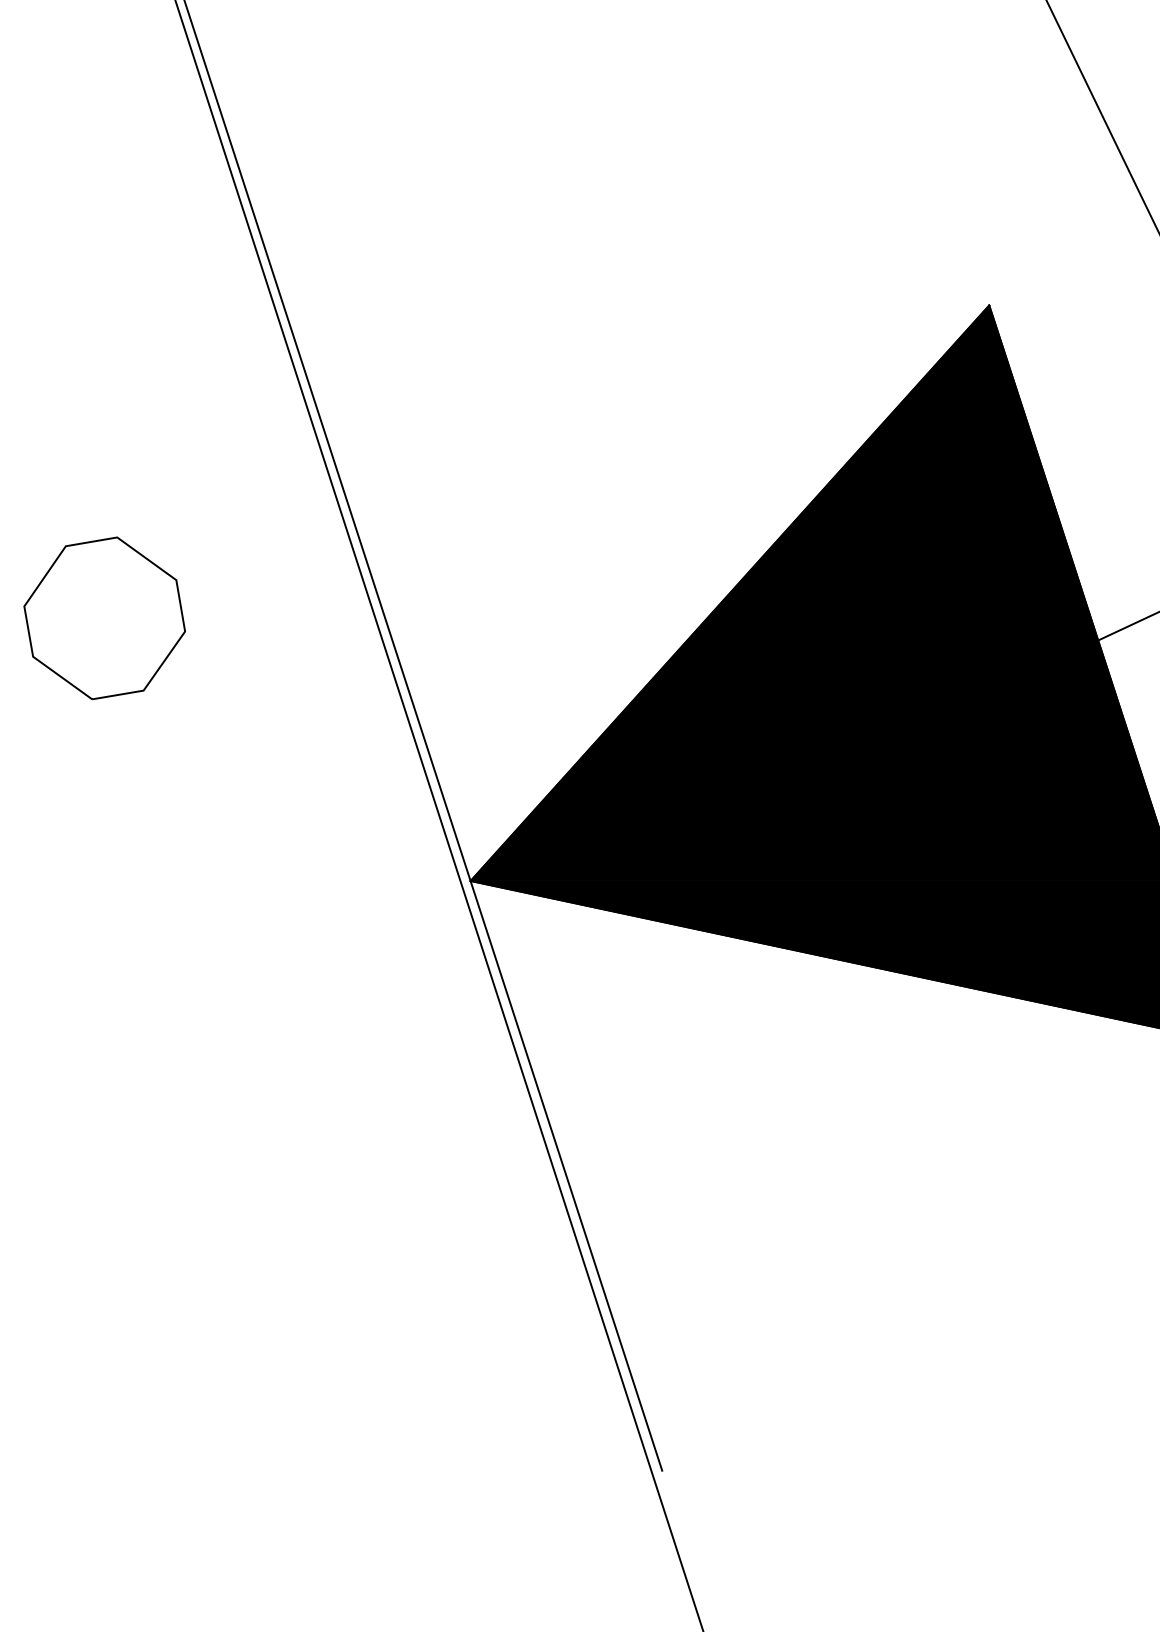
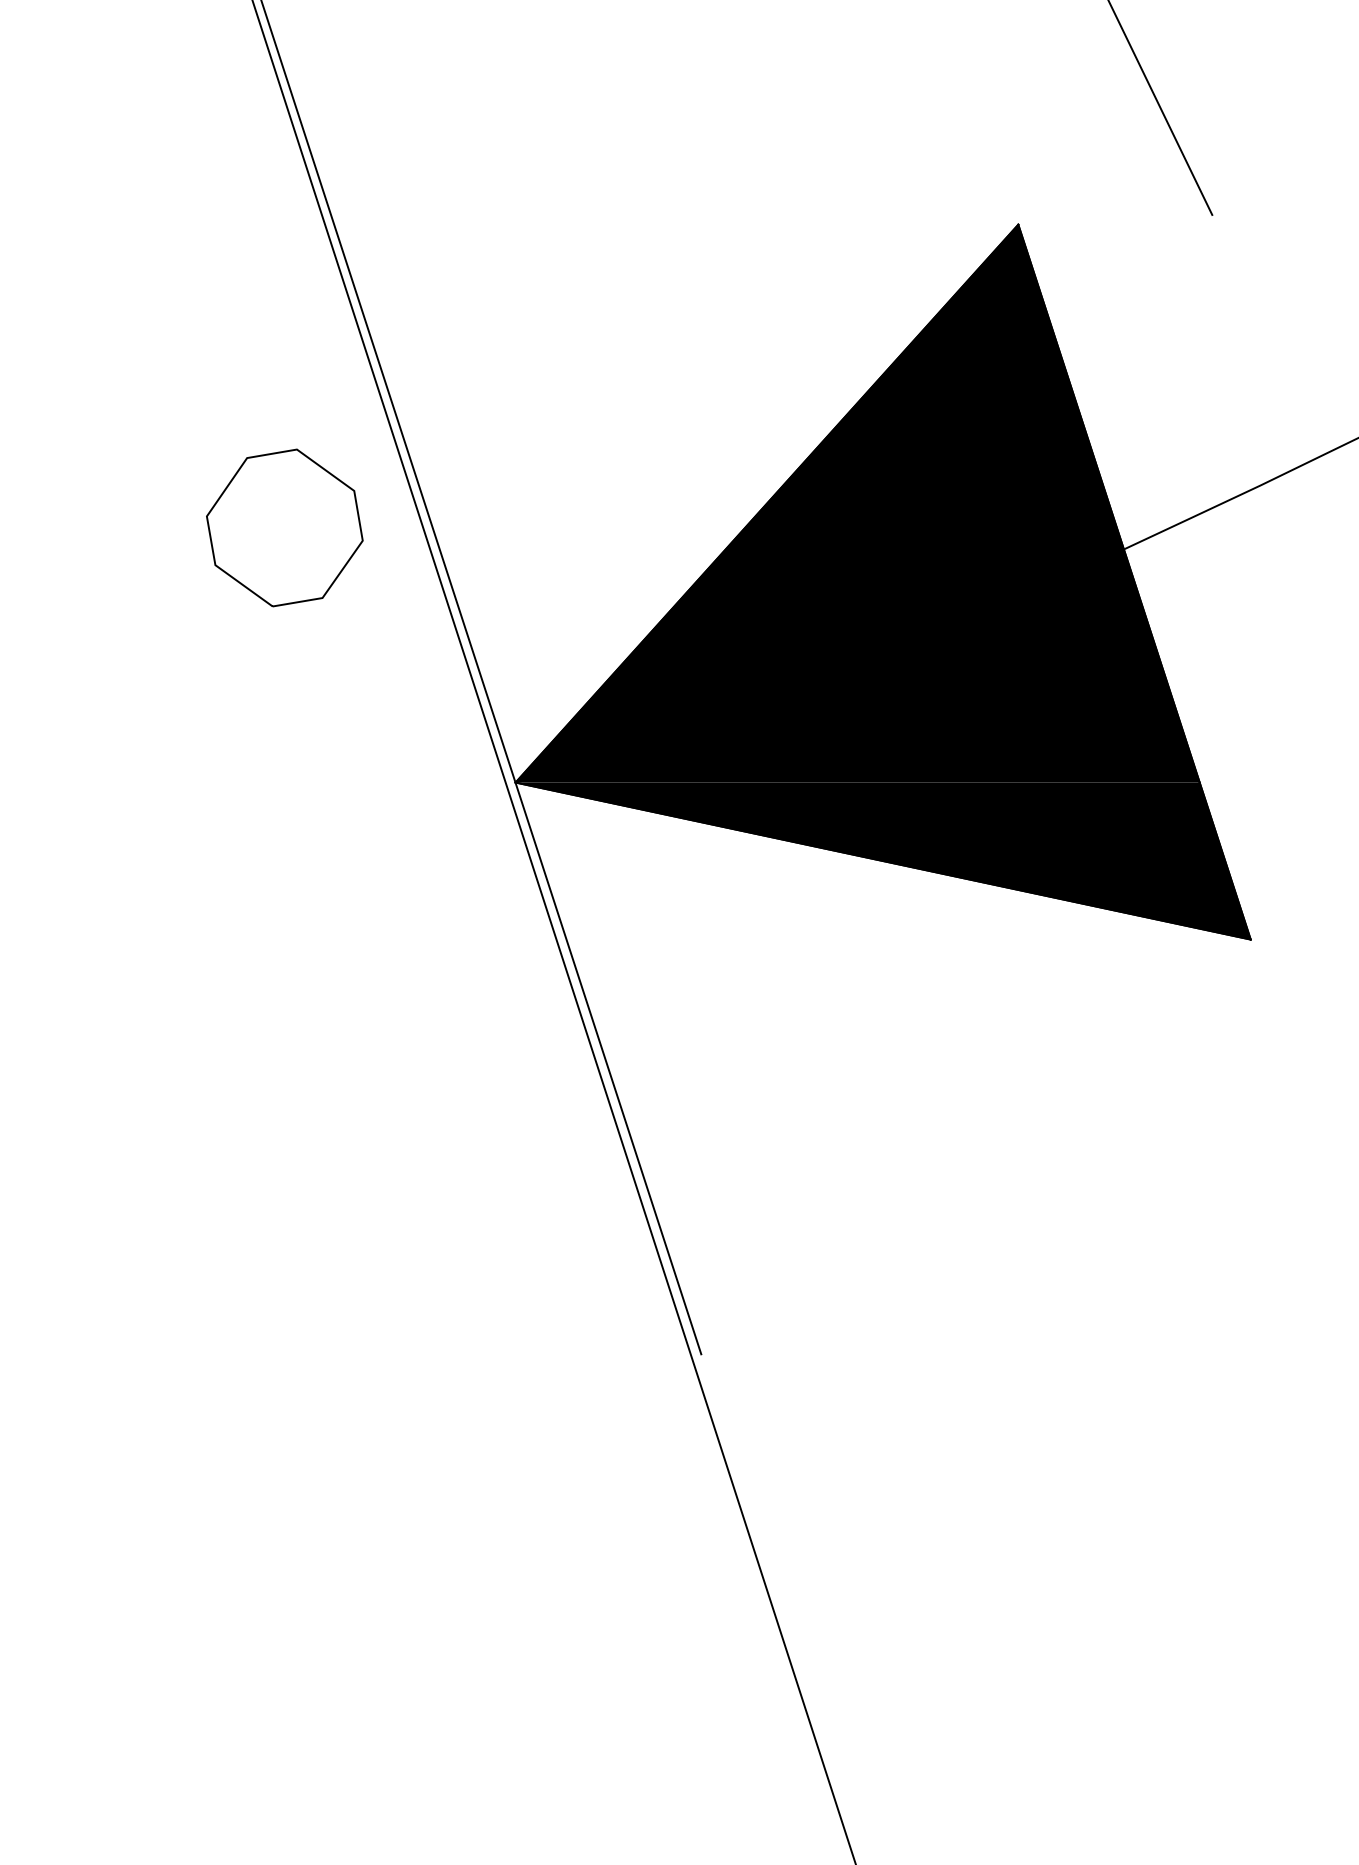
part: (104, 617) -> (284, 527), moved

